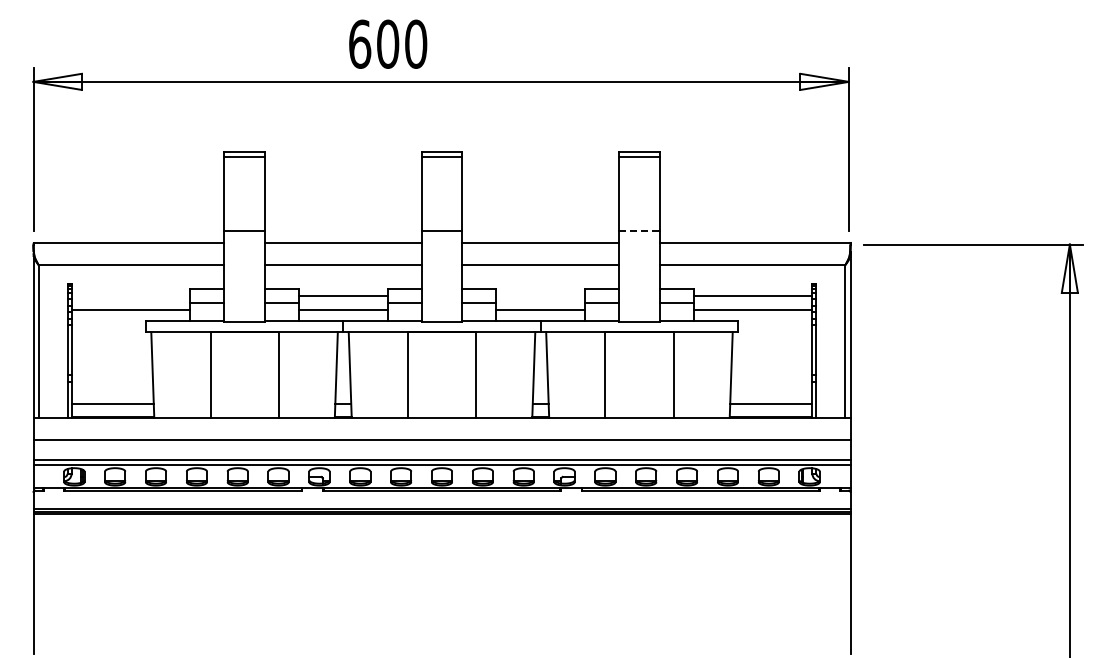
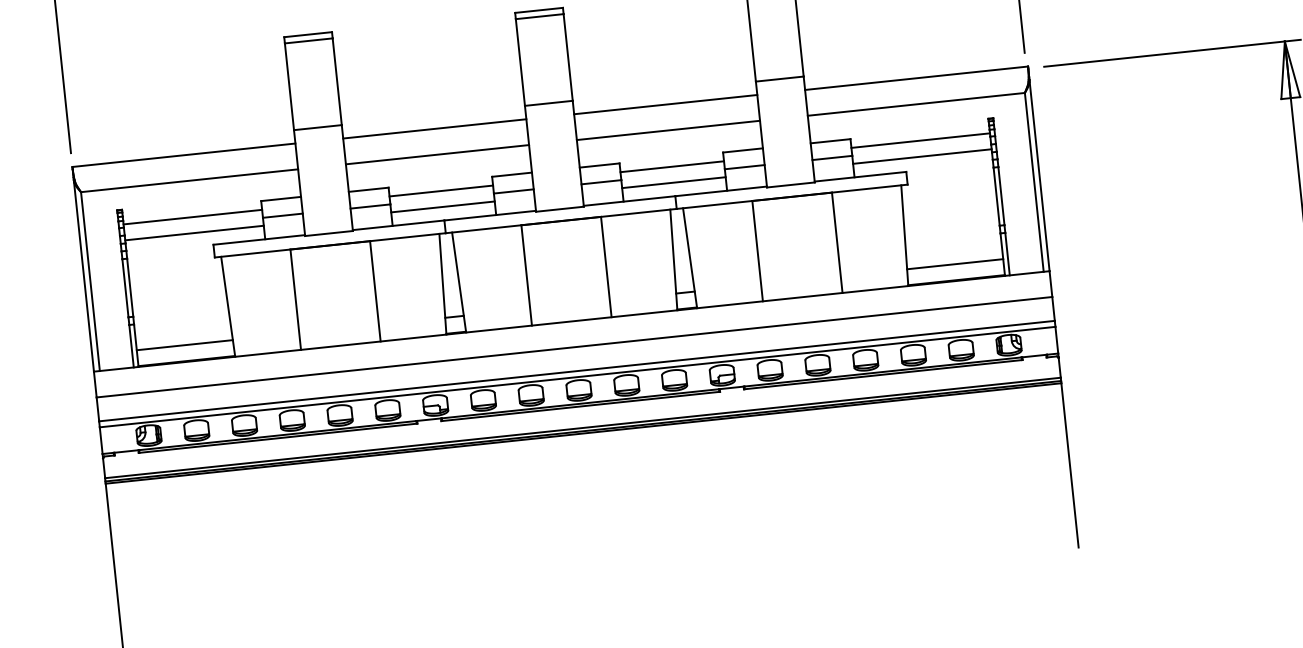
line: (639, 231) -> (779, 79), dashed -> solid
line: (130, 296) -> (192, 217), added
line: (540, 296) -> (672, 167), added

